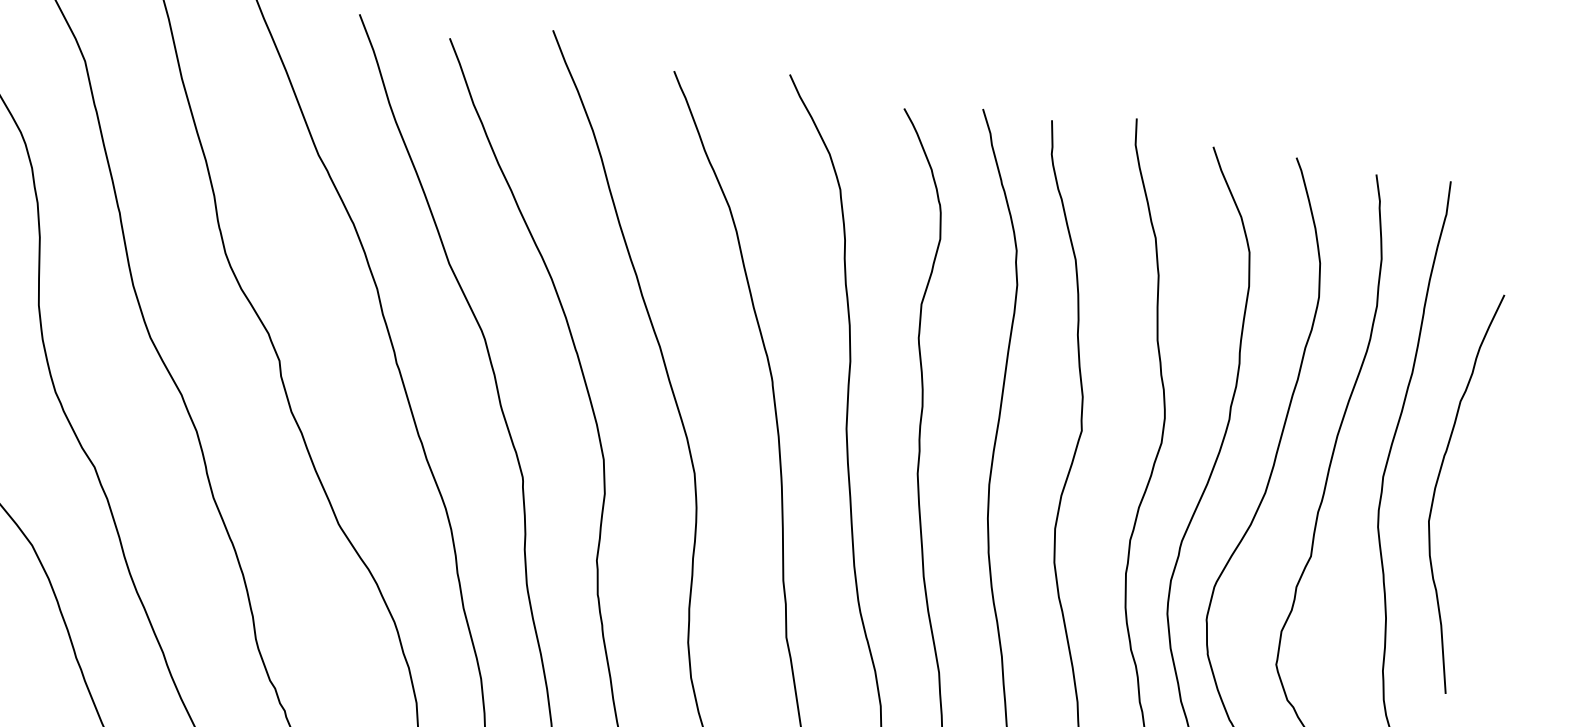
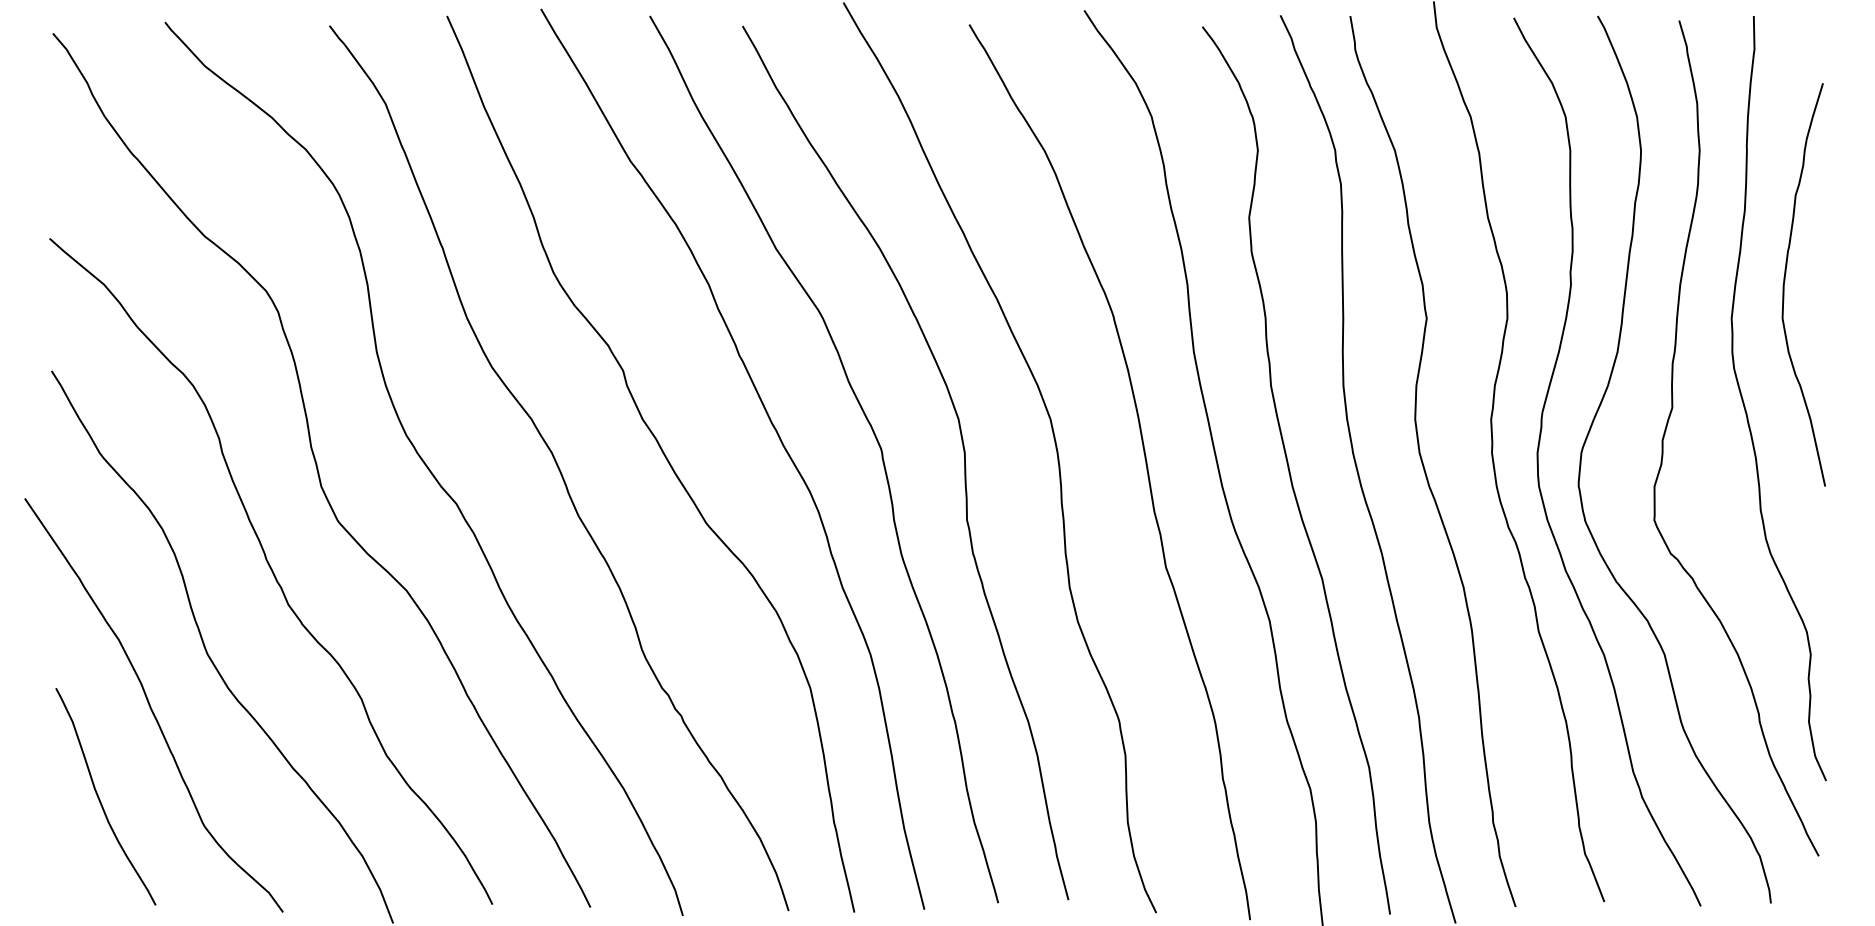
curve: (1437, 485) -> (1785, 281), moved

